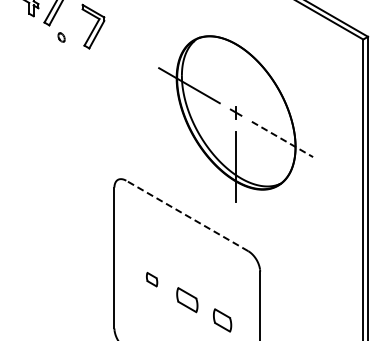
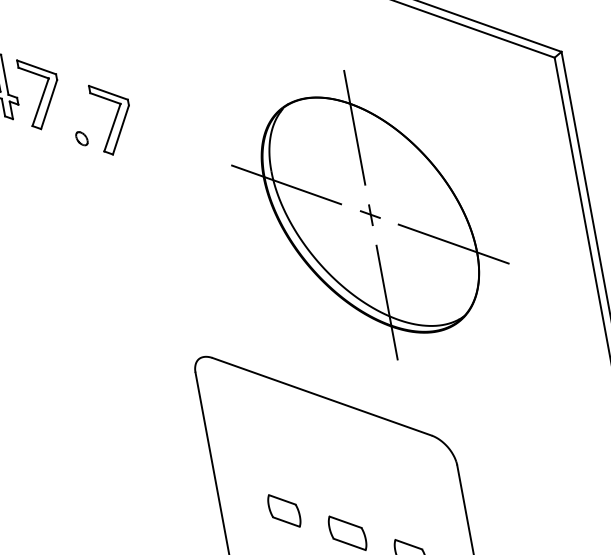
part: (61, 37) -> (81, 138), moved
line: (236, 59) -> (355, 128), added
line: (282, 139) -> (453, 244), dashed -> solid
line: (186, 215) -> (320, 396), dashed -> solid
part: (151, 279) -> (283, 510), size x1.67

